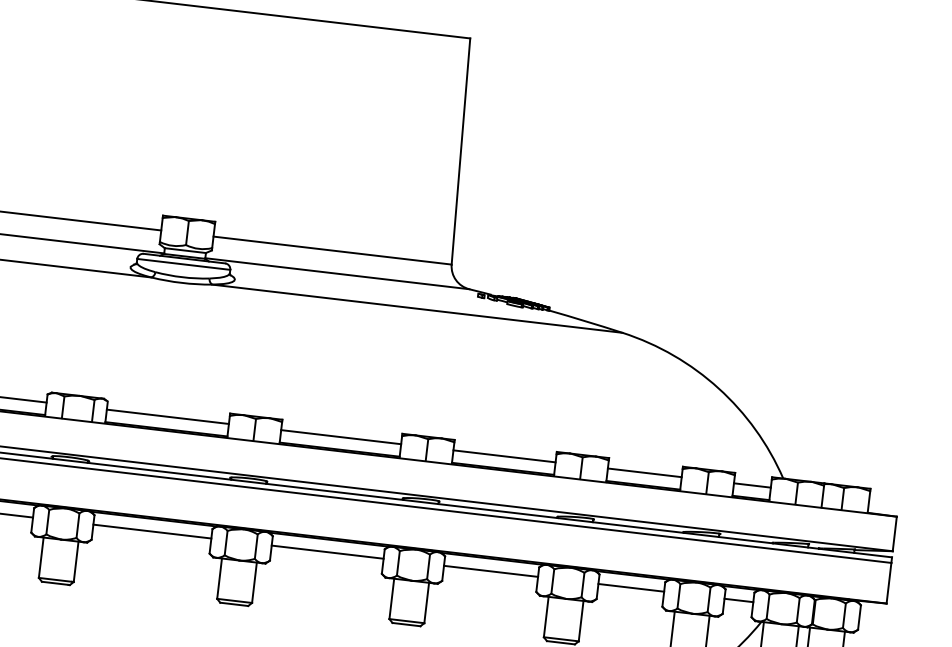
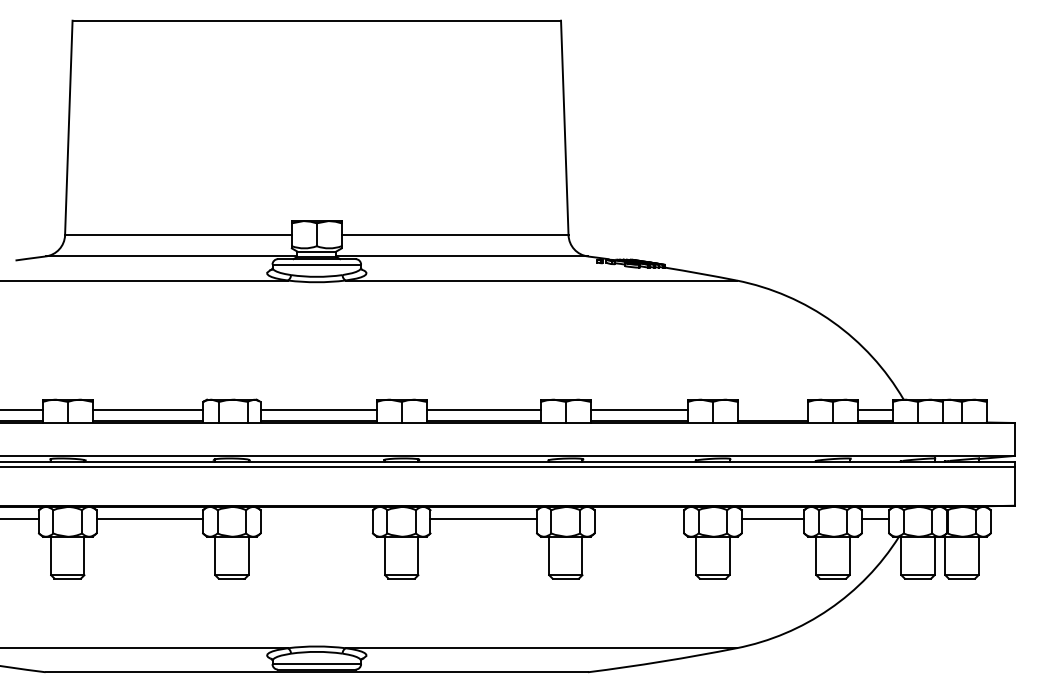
line: (644, 472) -> (772, 409), removed
line: (152, 531) -> (316, 519), removed
line: (491, 571) -> (639, 519), removed

